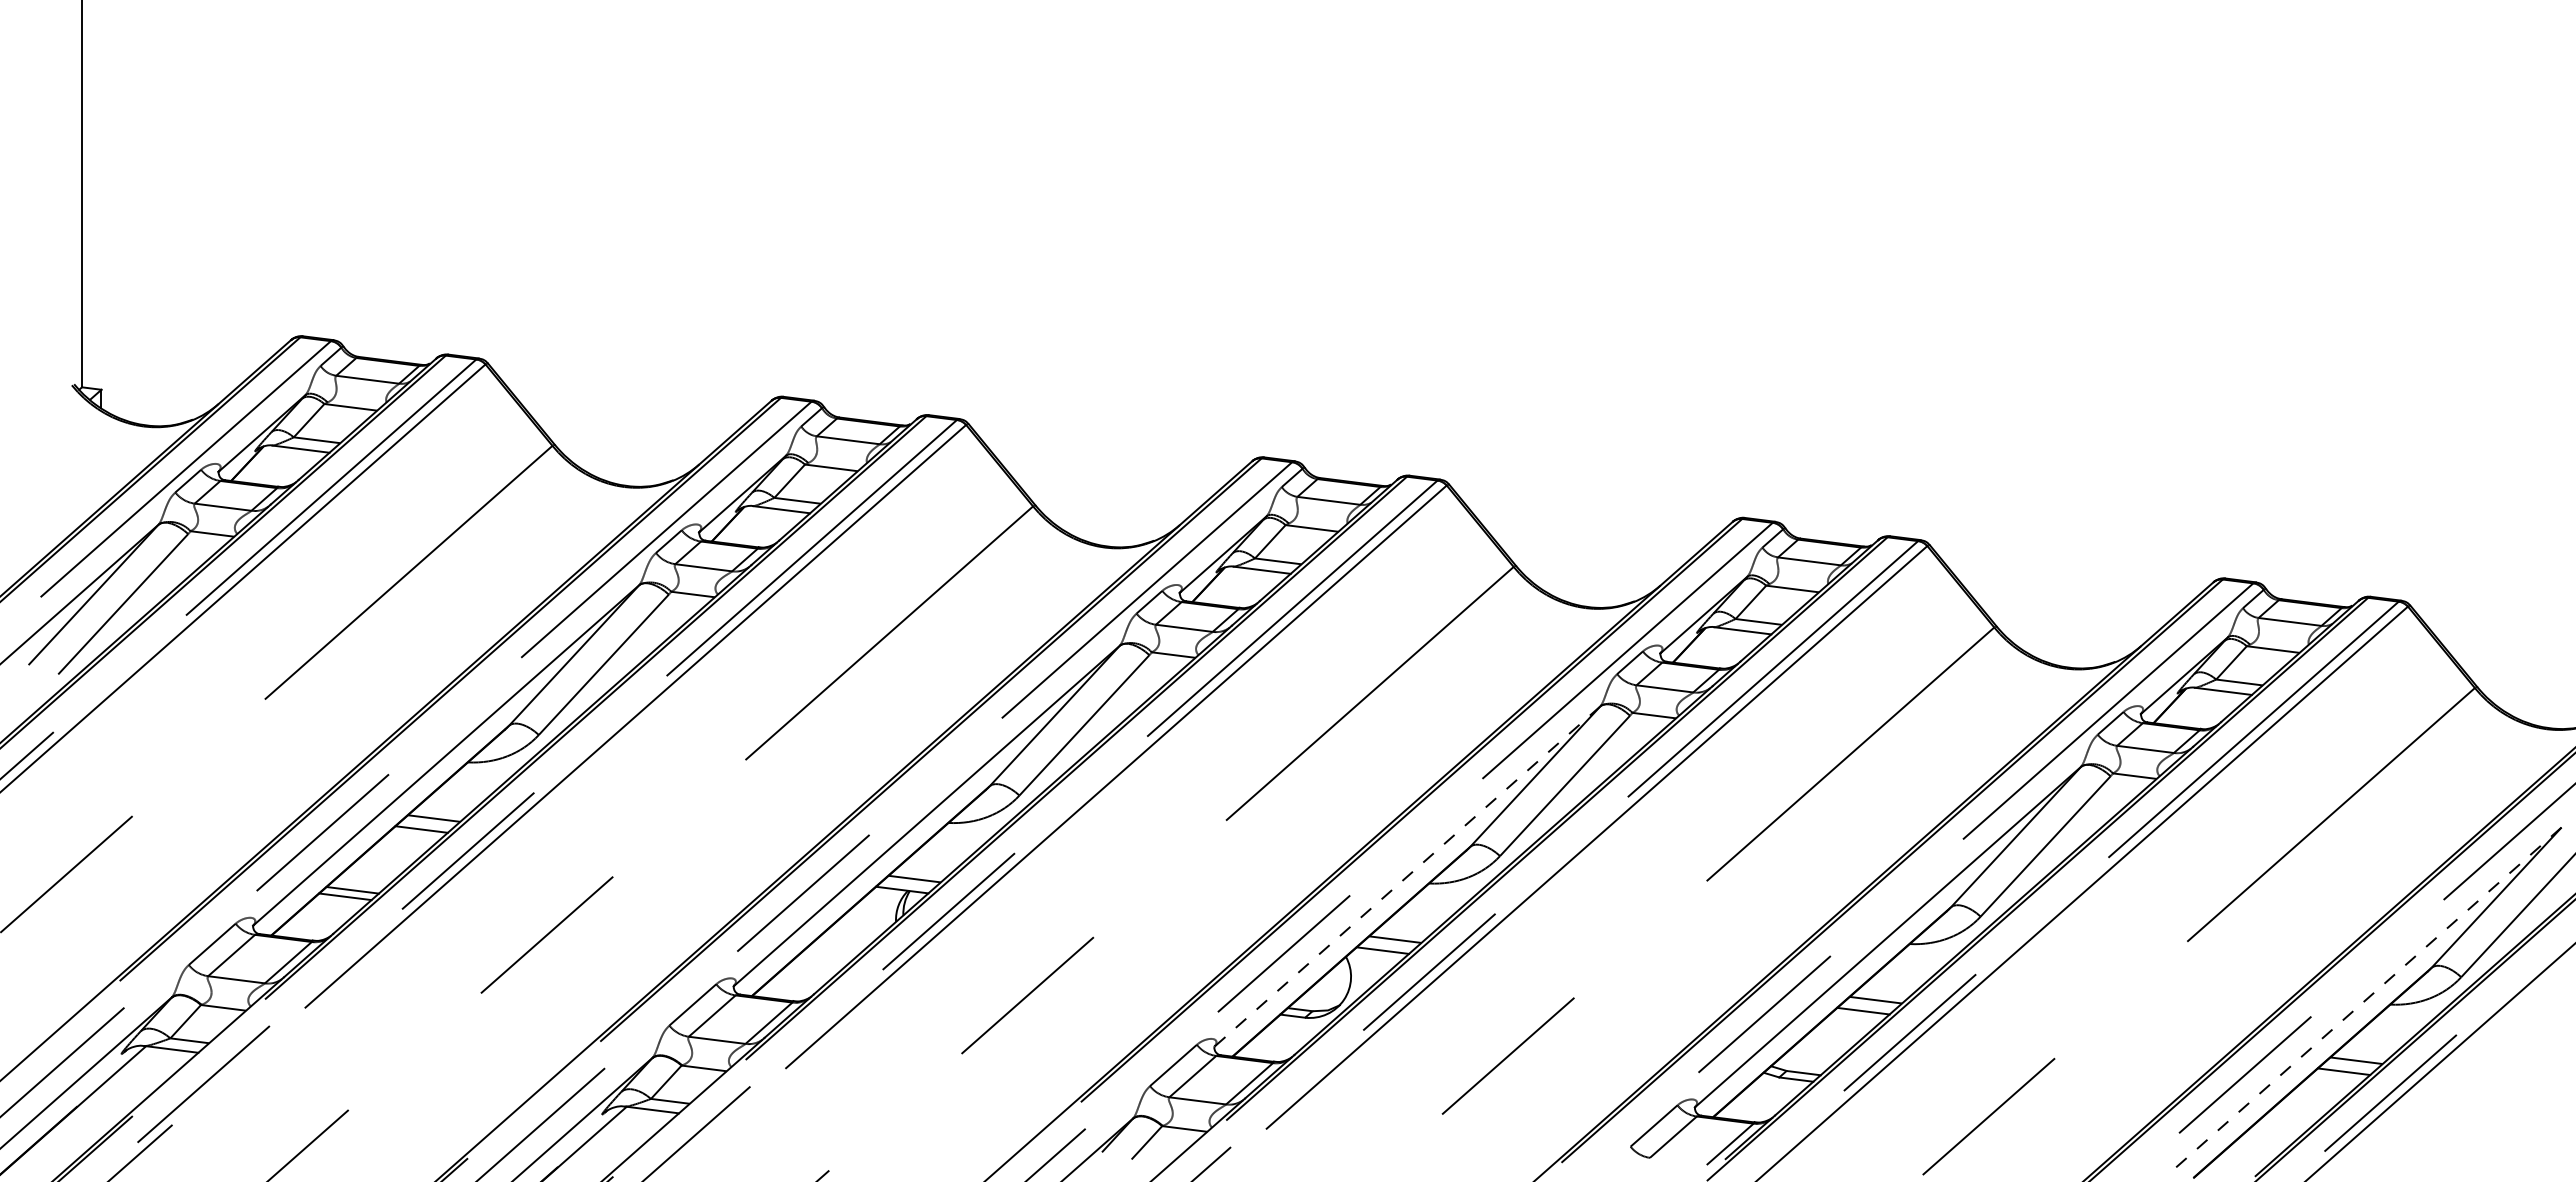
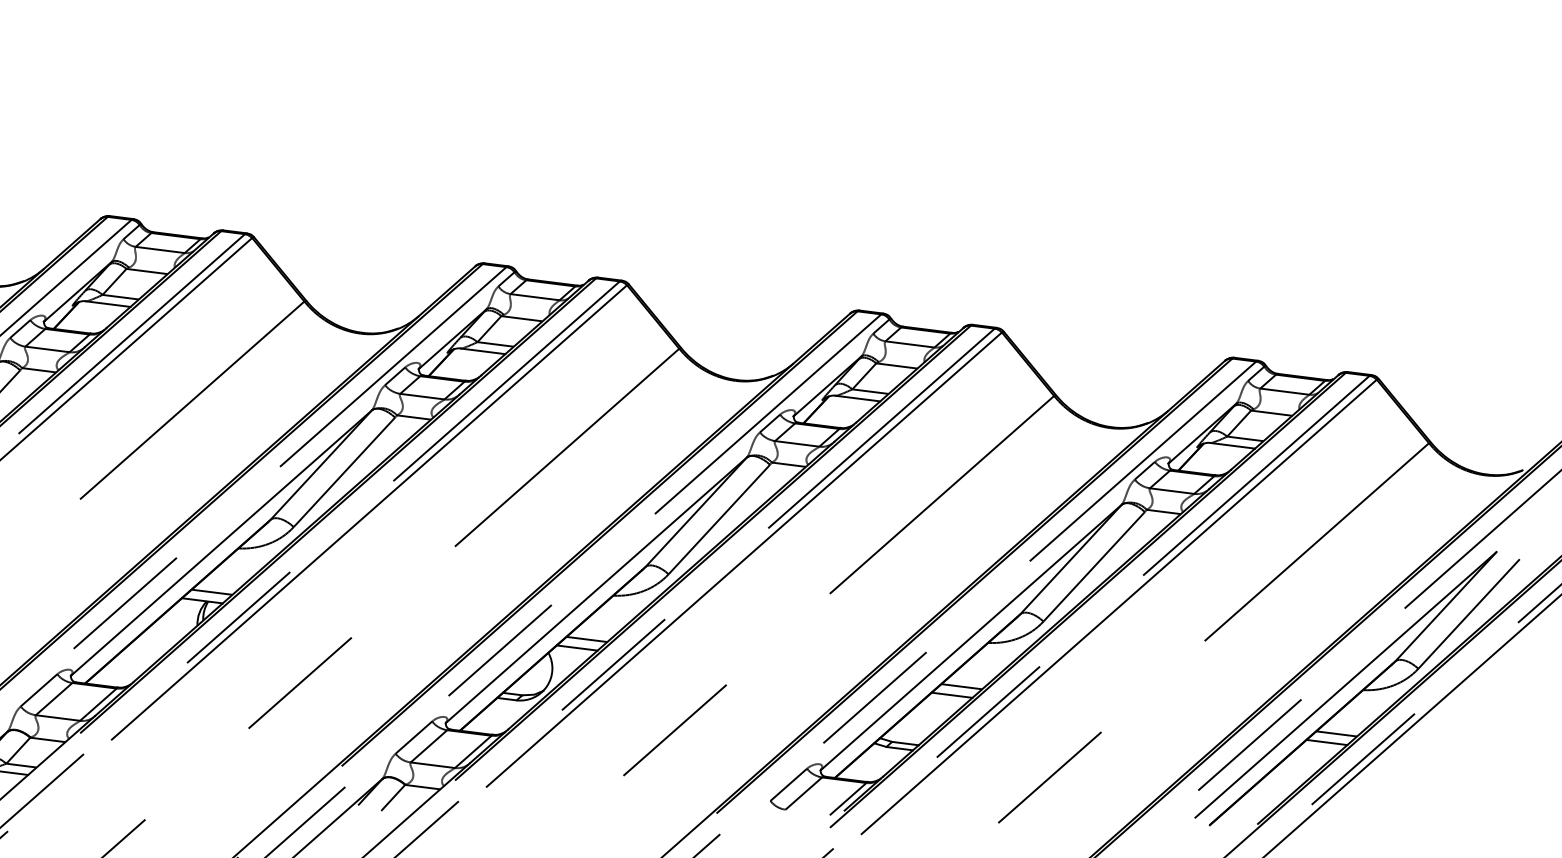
line: (1406, 877) -> (595, 591), dashed -> solid
line: (2368, 998) -> (1346, 685), dashed -> solid

